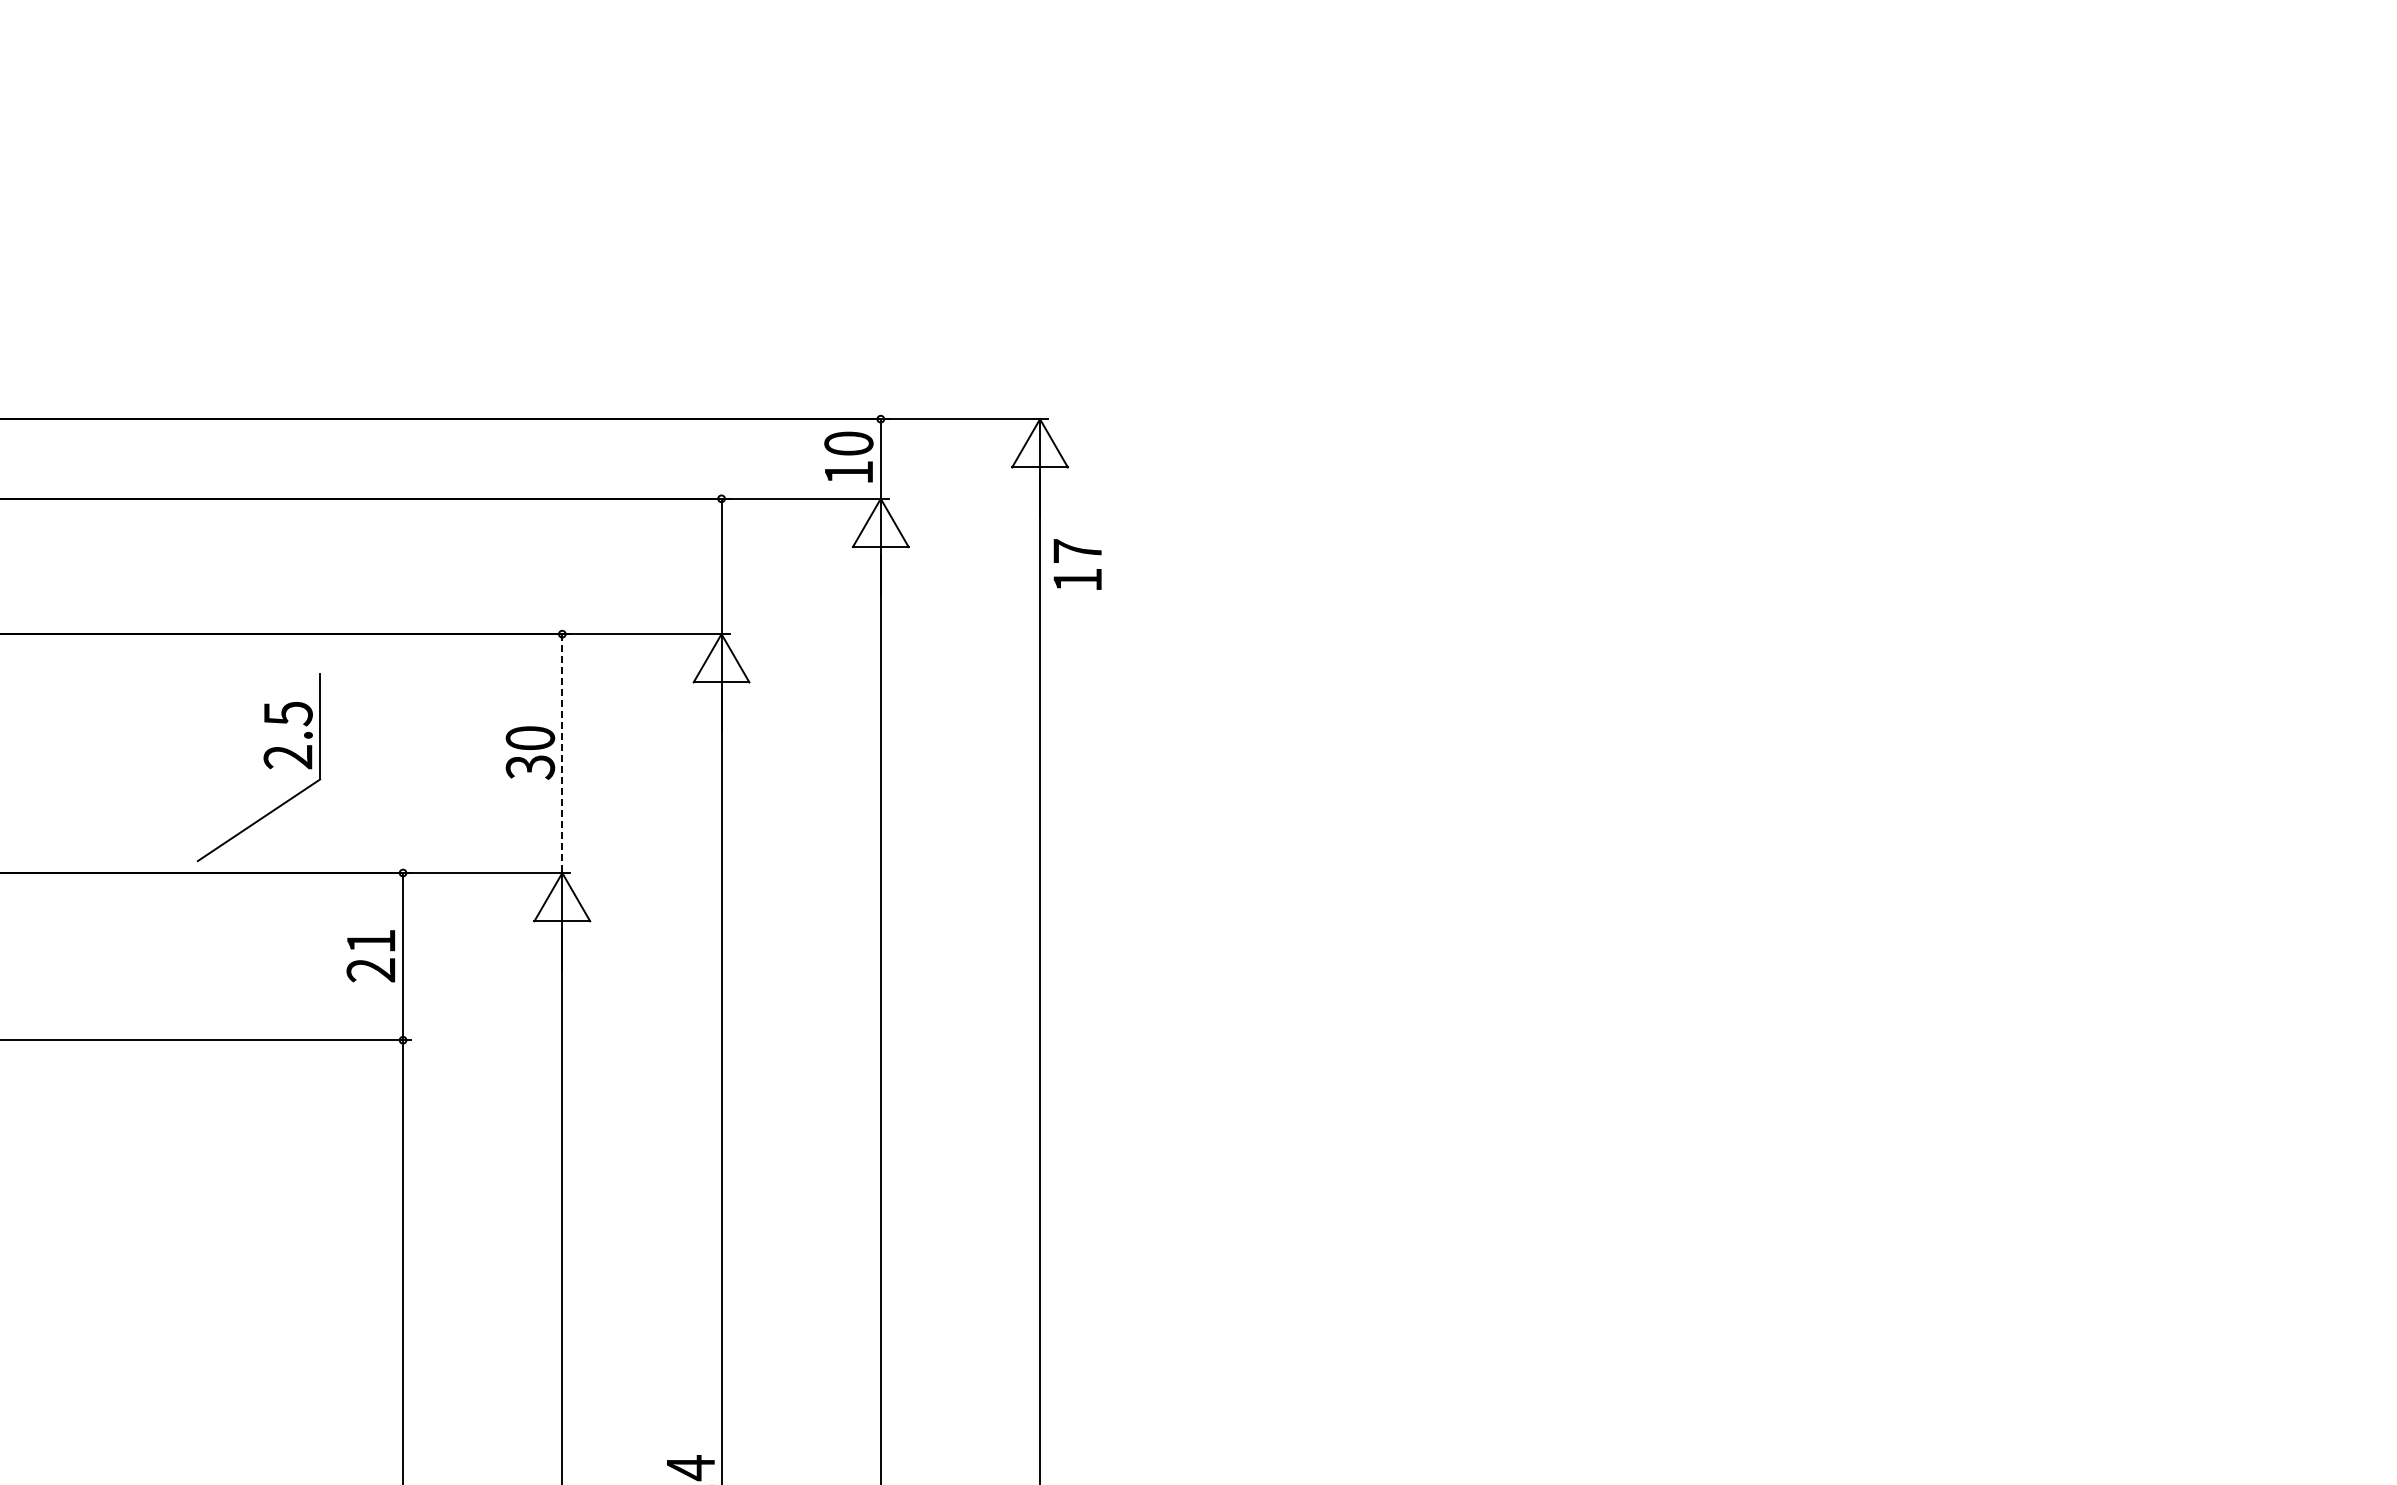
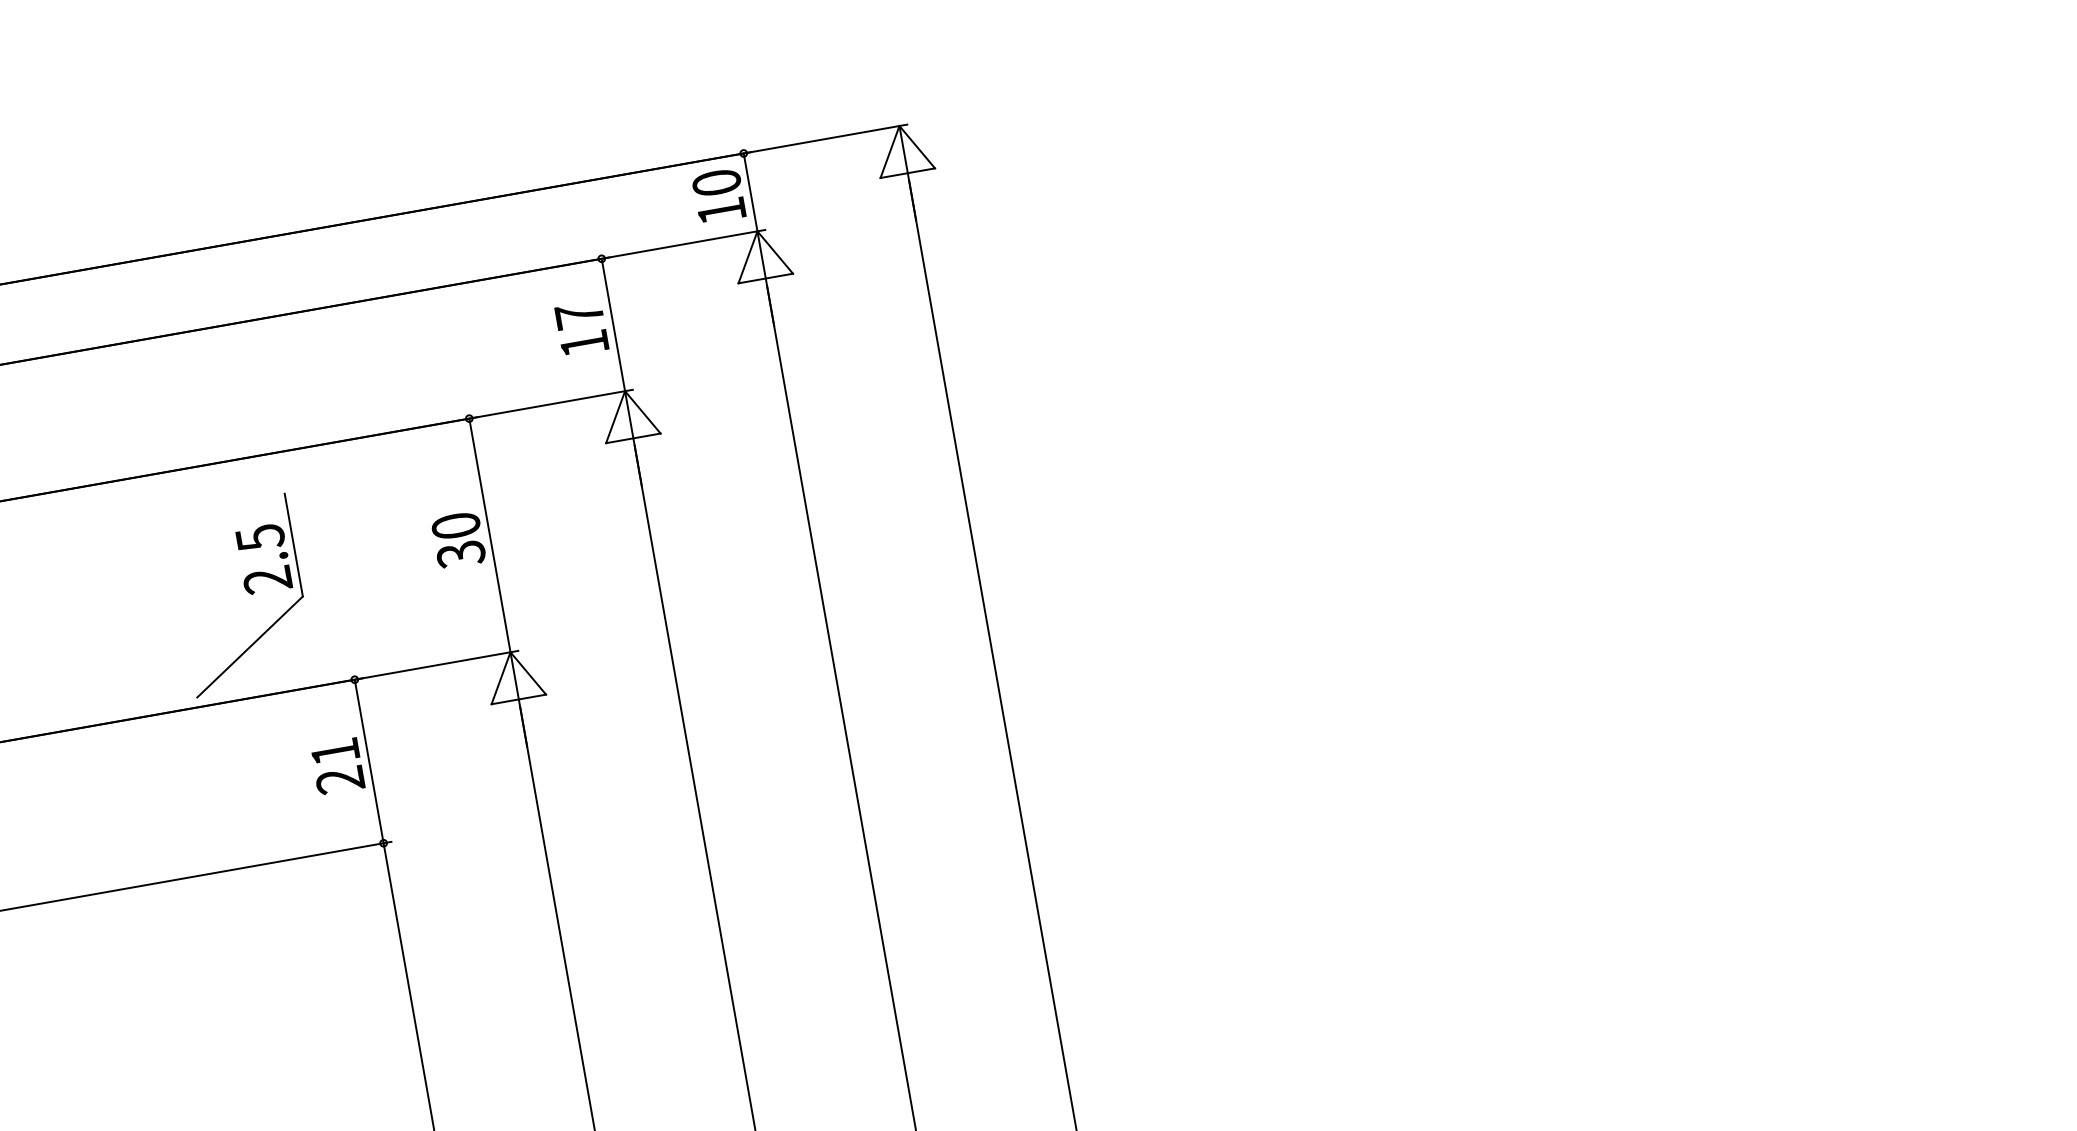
text: (1077, 564) -> (581, 328), moved
line: (562, 754) -> (490, 536), dashed -> solid
part: (264, 763) -> (245, 590), moved

